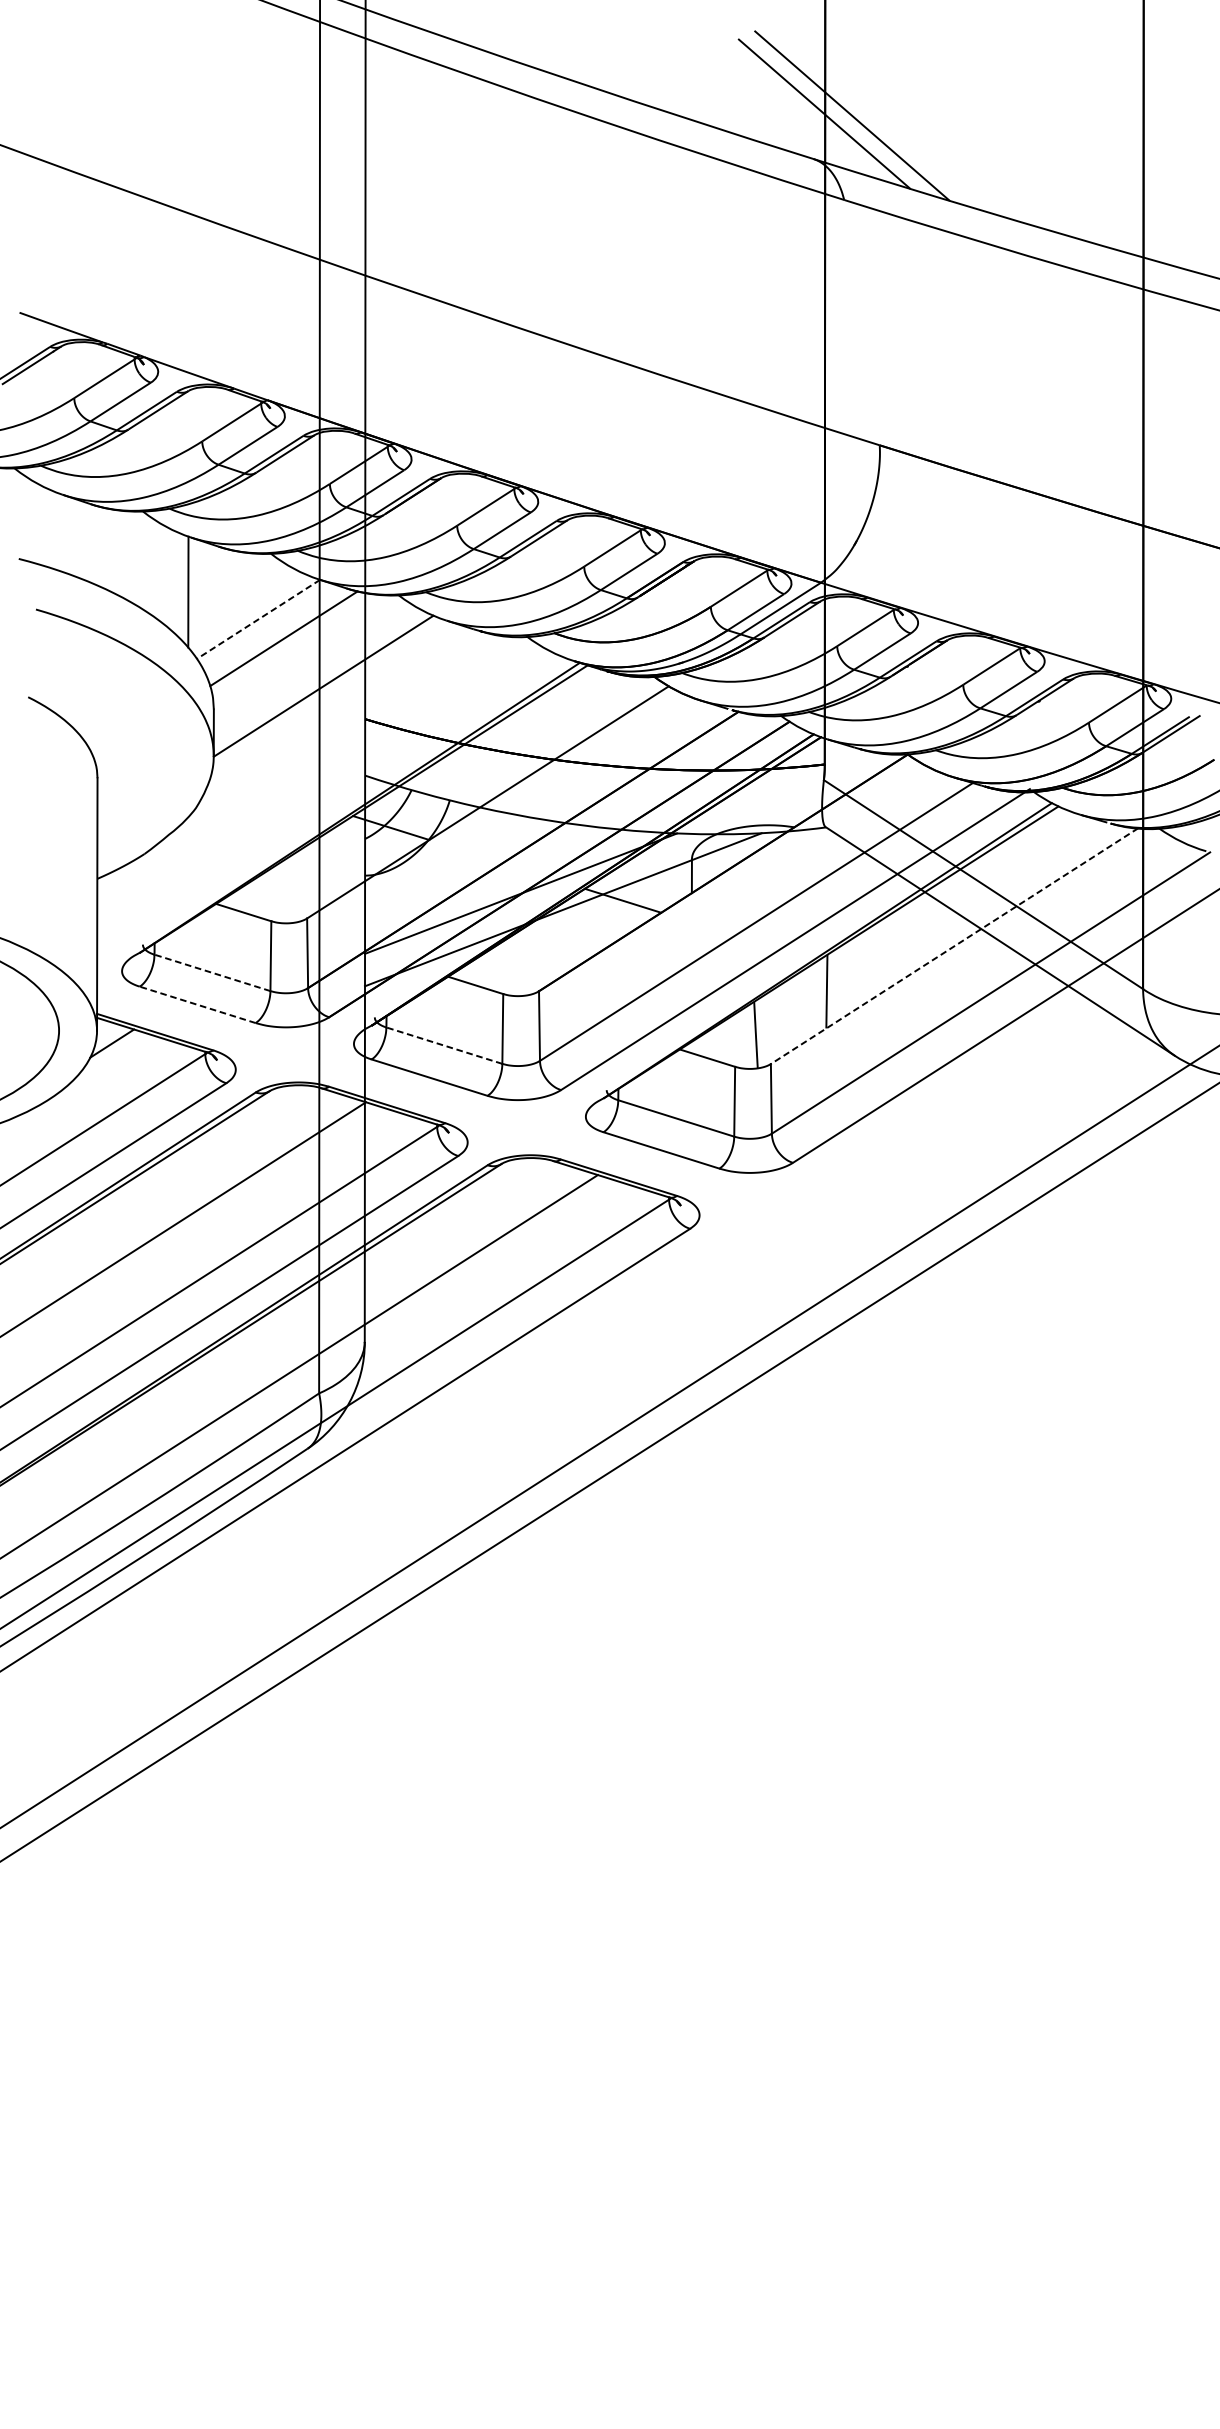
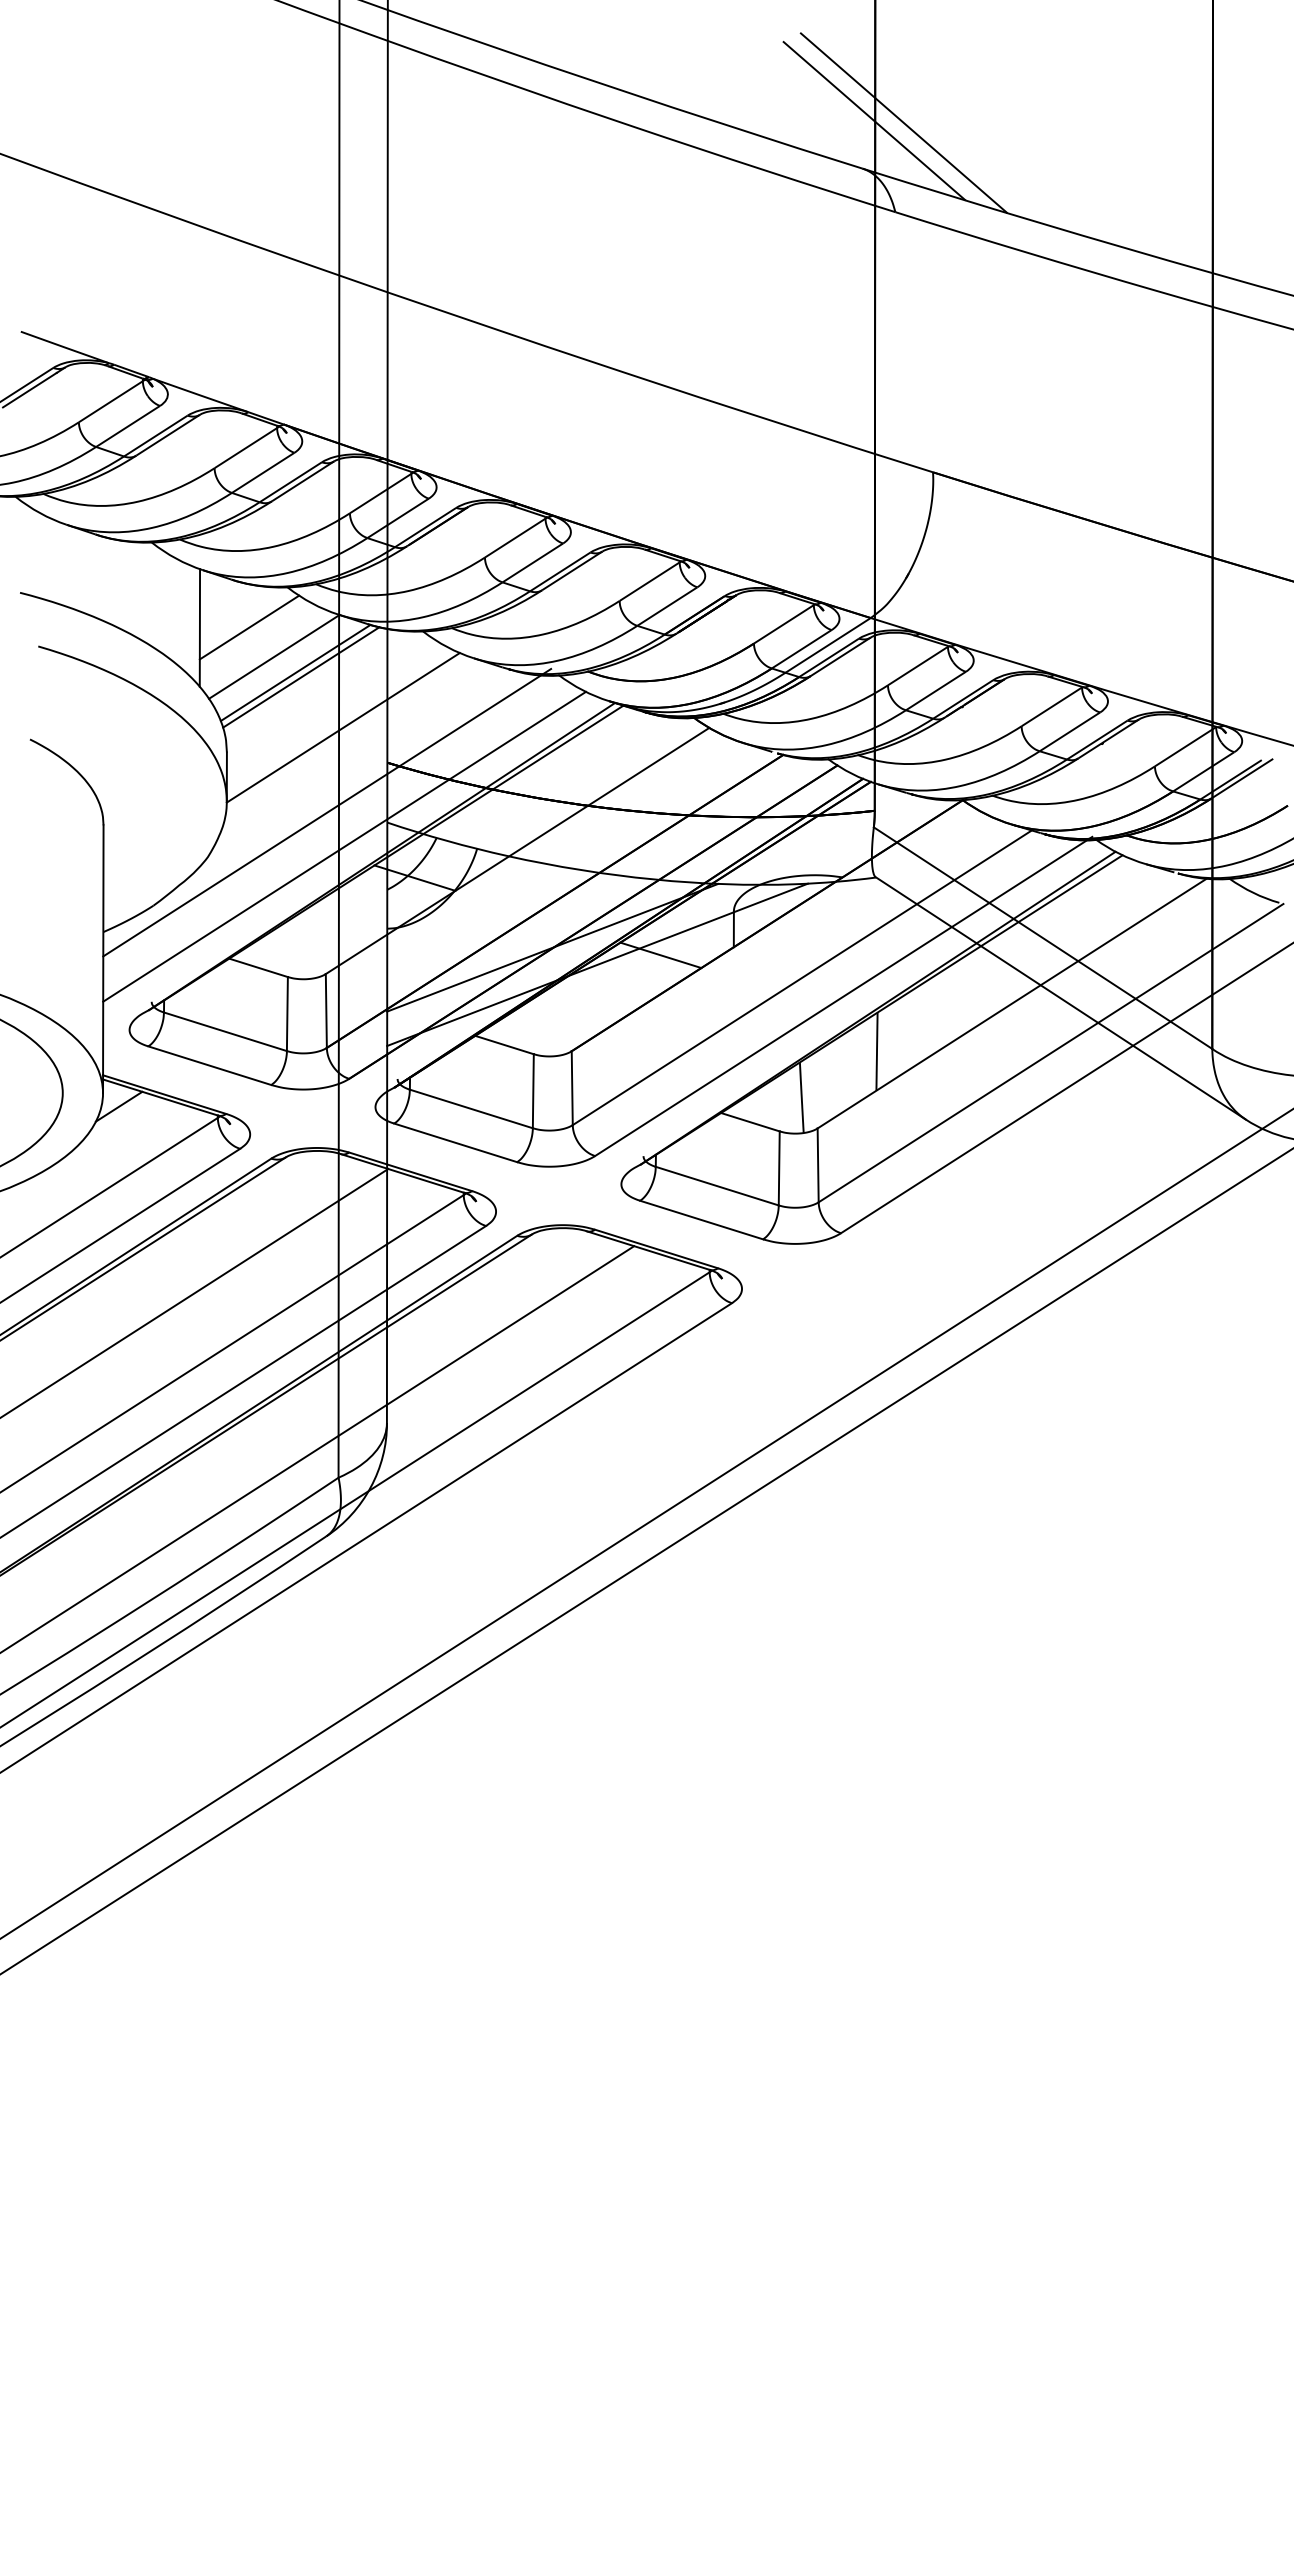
line: (235, 591) -> (249, 627), added
line: (258, 618) -> (274, 656), dashed -> solid
line: (278, 634) -> (295, 672), added
line: (308, 766) -> (327, 812), added
line: (324, 798) -> (344, 846), added
line: (954, 946) -> (1012, 1003), dashed -> solid
line: (211, 972) -> (224, 1031), dashed -> solid
line: (197, 1004) -> (209, 1065), dashed -> solid
line: (443, 1045) -> (470, 1108), dashed -> solid

